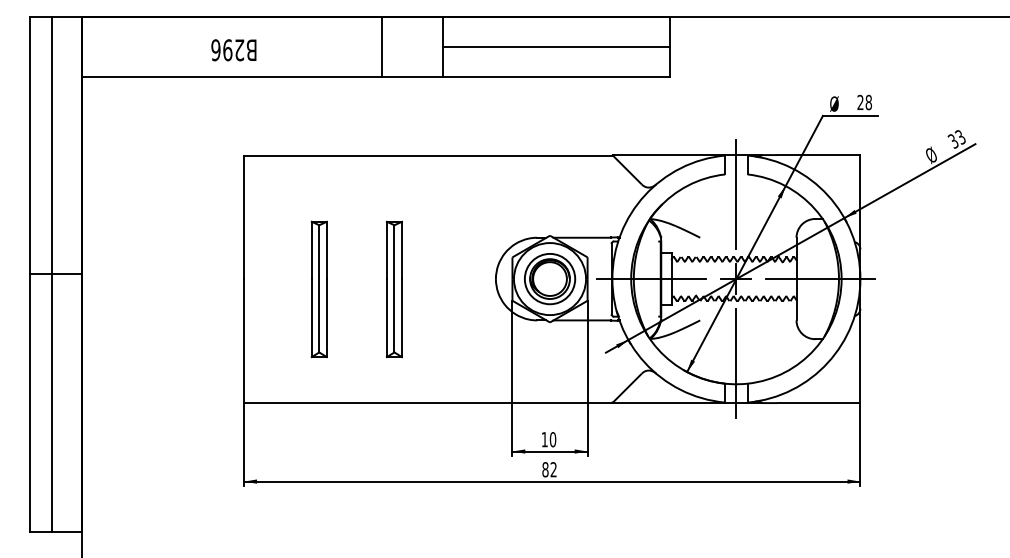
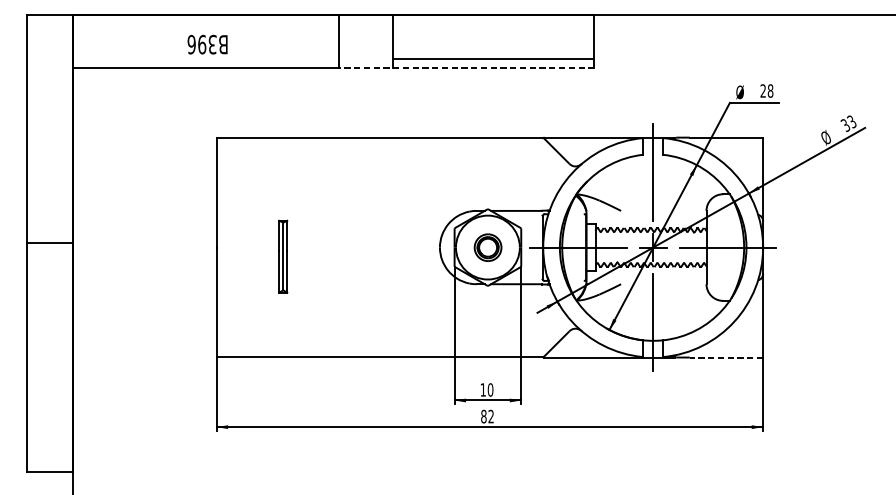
line: (556, 46) -> (493, 59), moved
text: (239, 49) -> (212, 44), B296 -> B396
line: (526, 76) -> (467, 67), solid -> dashed
line: (51, 273) -> (45, 242), removed
part: (550, 279) -> (488, 247), size x0.6
part: (318, 289) -> (282, 256), size x0.6
part: (394, 289) -> (350, 256), removed
line: (818, 403) -> (725, 357), solid -> dashed

